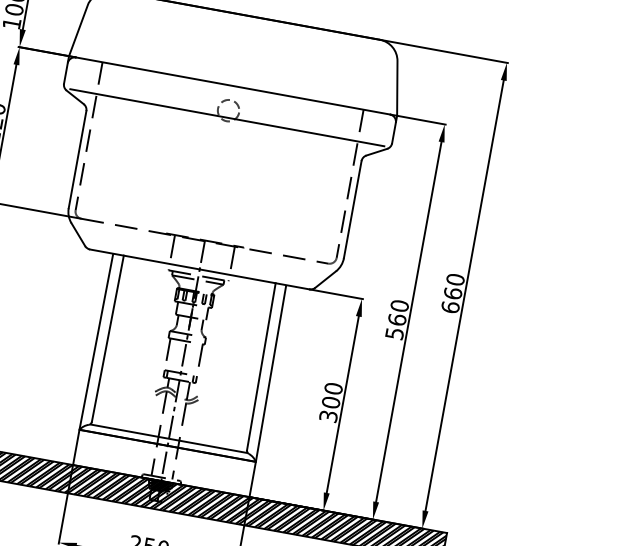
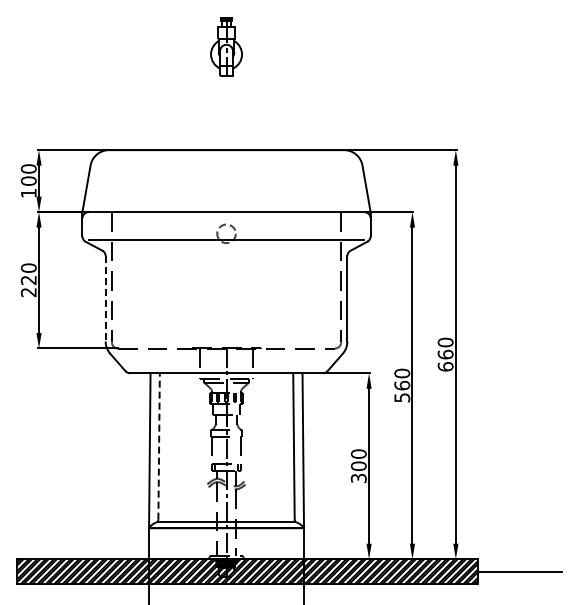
line: (77, 159) -> (105, 298), solid -> dashed
line: (108, 337) -> (159, 445), solid -> dashed

